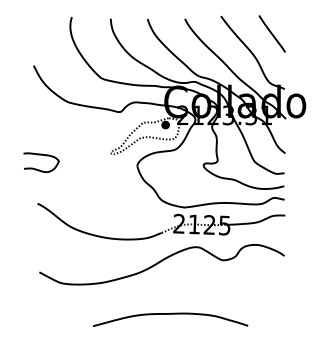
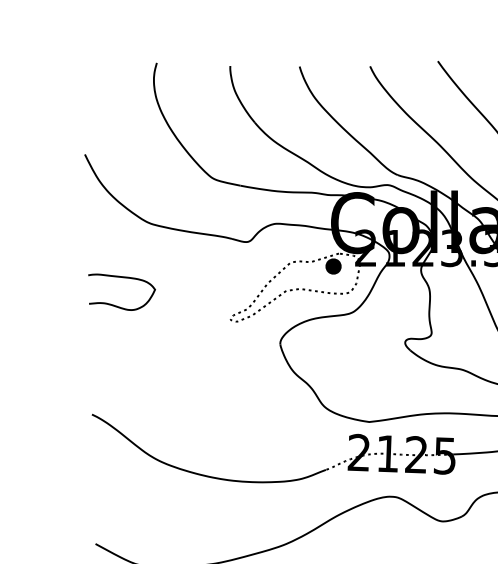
curve: (41, 155) -> (122, 278), moved

